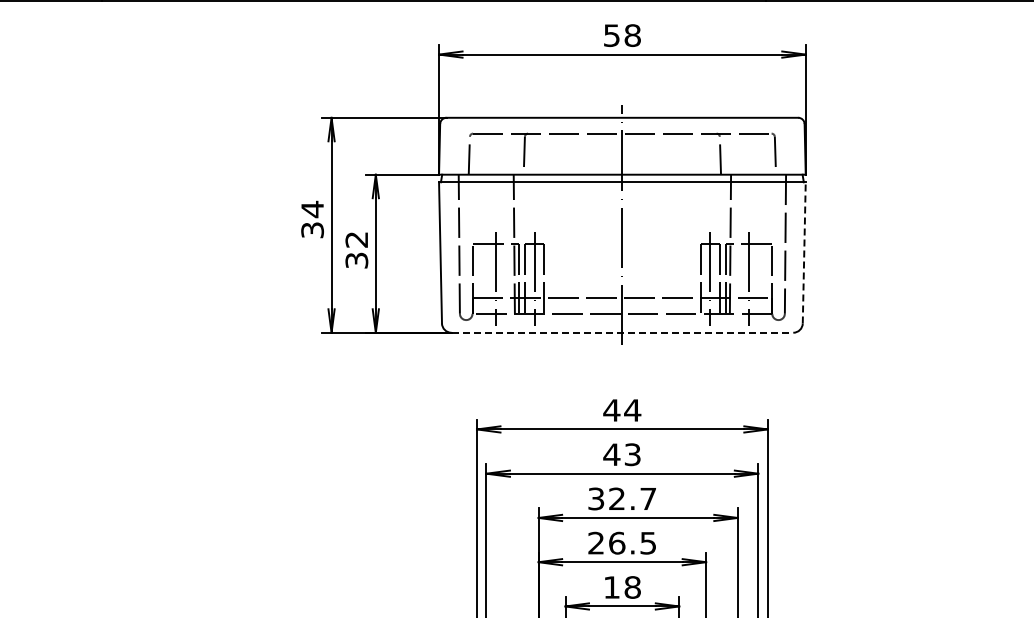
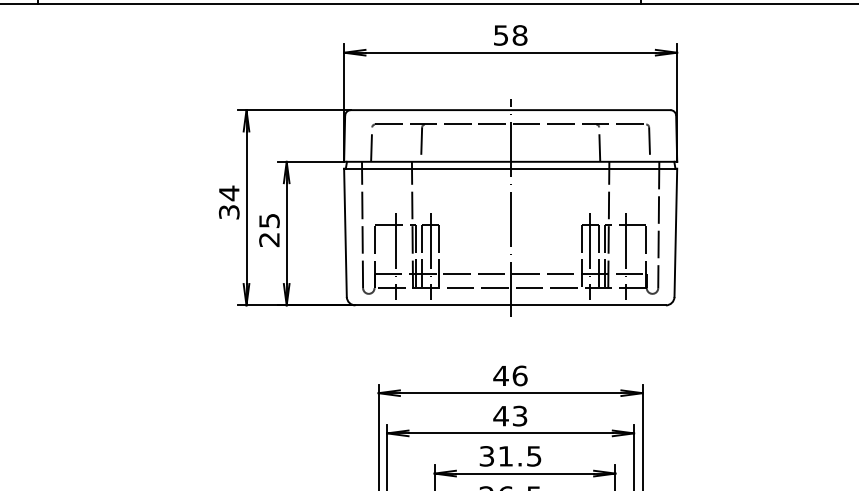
text: (356, 250) -> (269, 230), 32 -> 25
line: (804, 252) -> (676, 232), dashed -> solid
line: (622, 332) -> (510, 305), dashed -> solid
text: (632, 410) -> (519, 375), 44 -> 46
text: (632, 498) -> (519, 455), 32.7 -> 31.5

